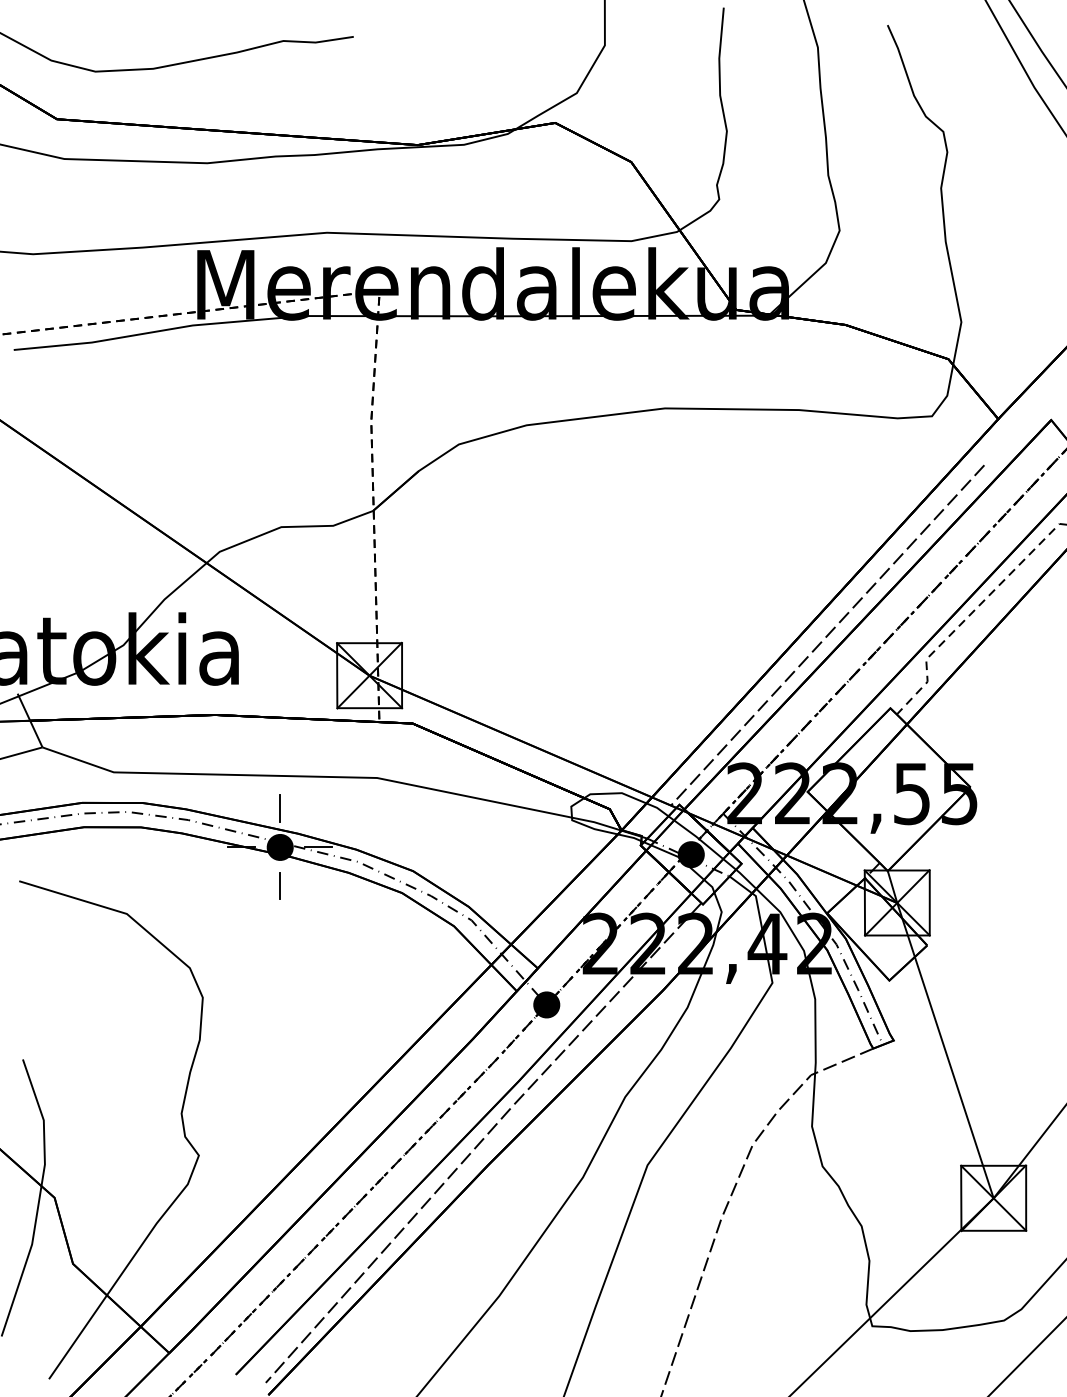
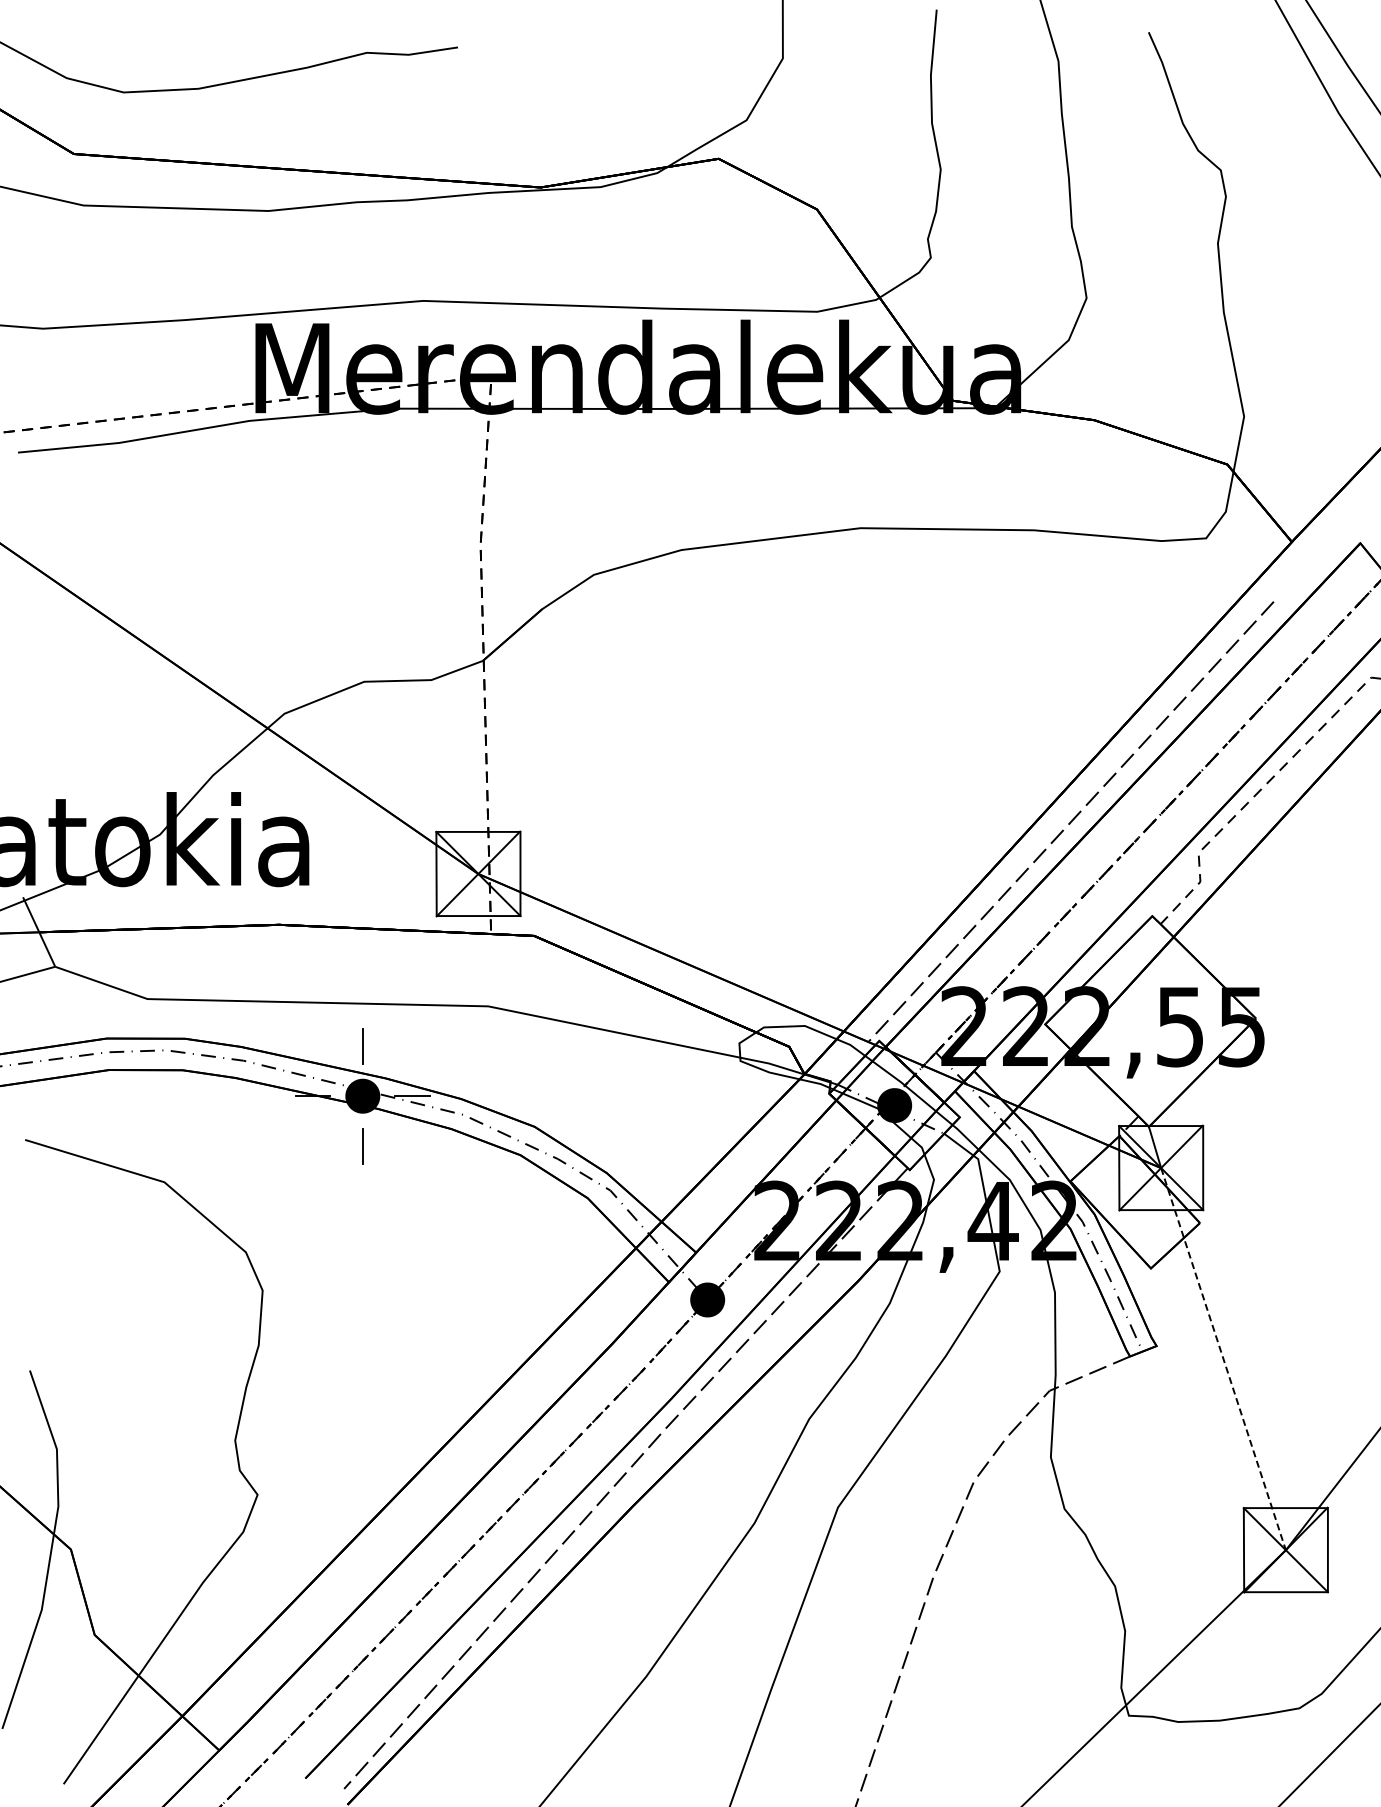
line: (945, 1050) -> (1223, 1359), solid -> dashed

